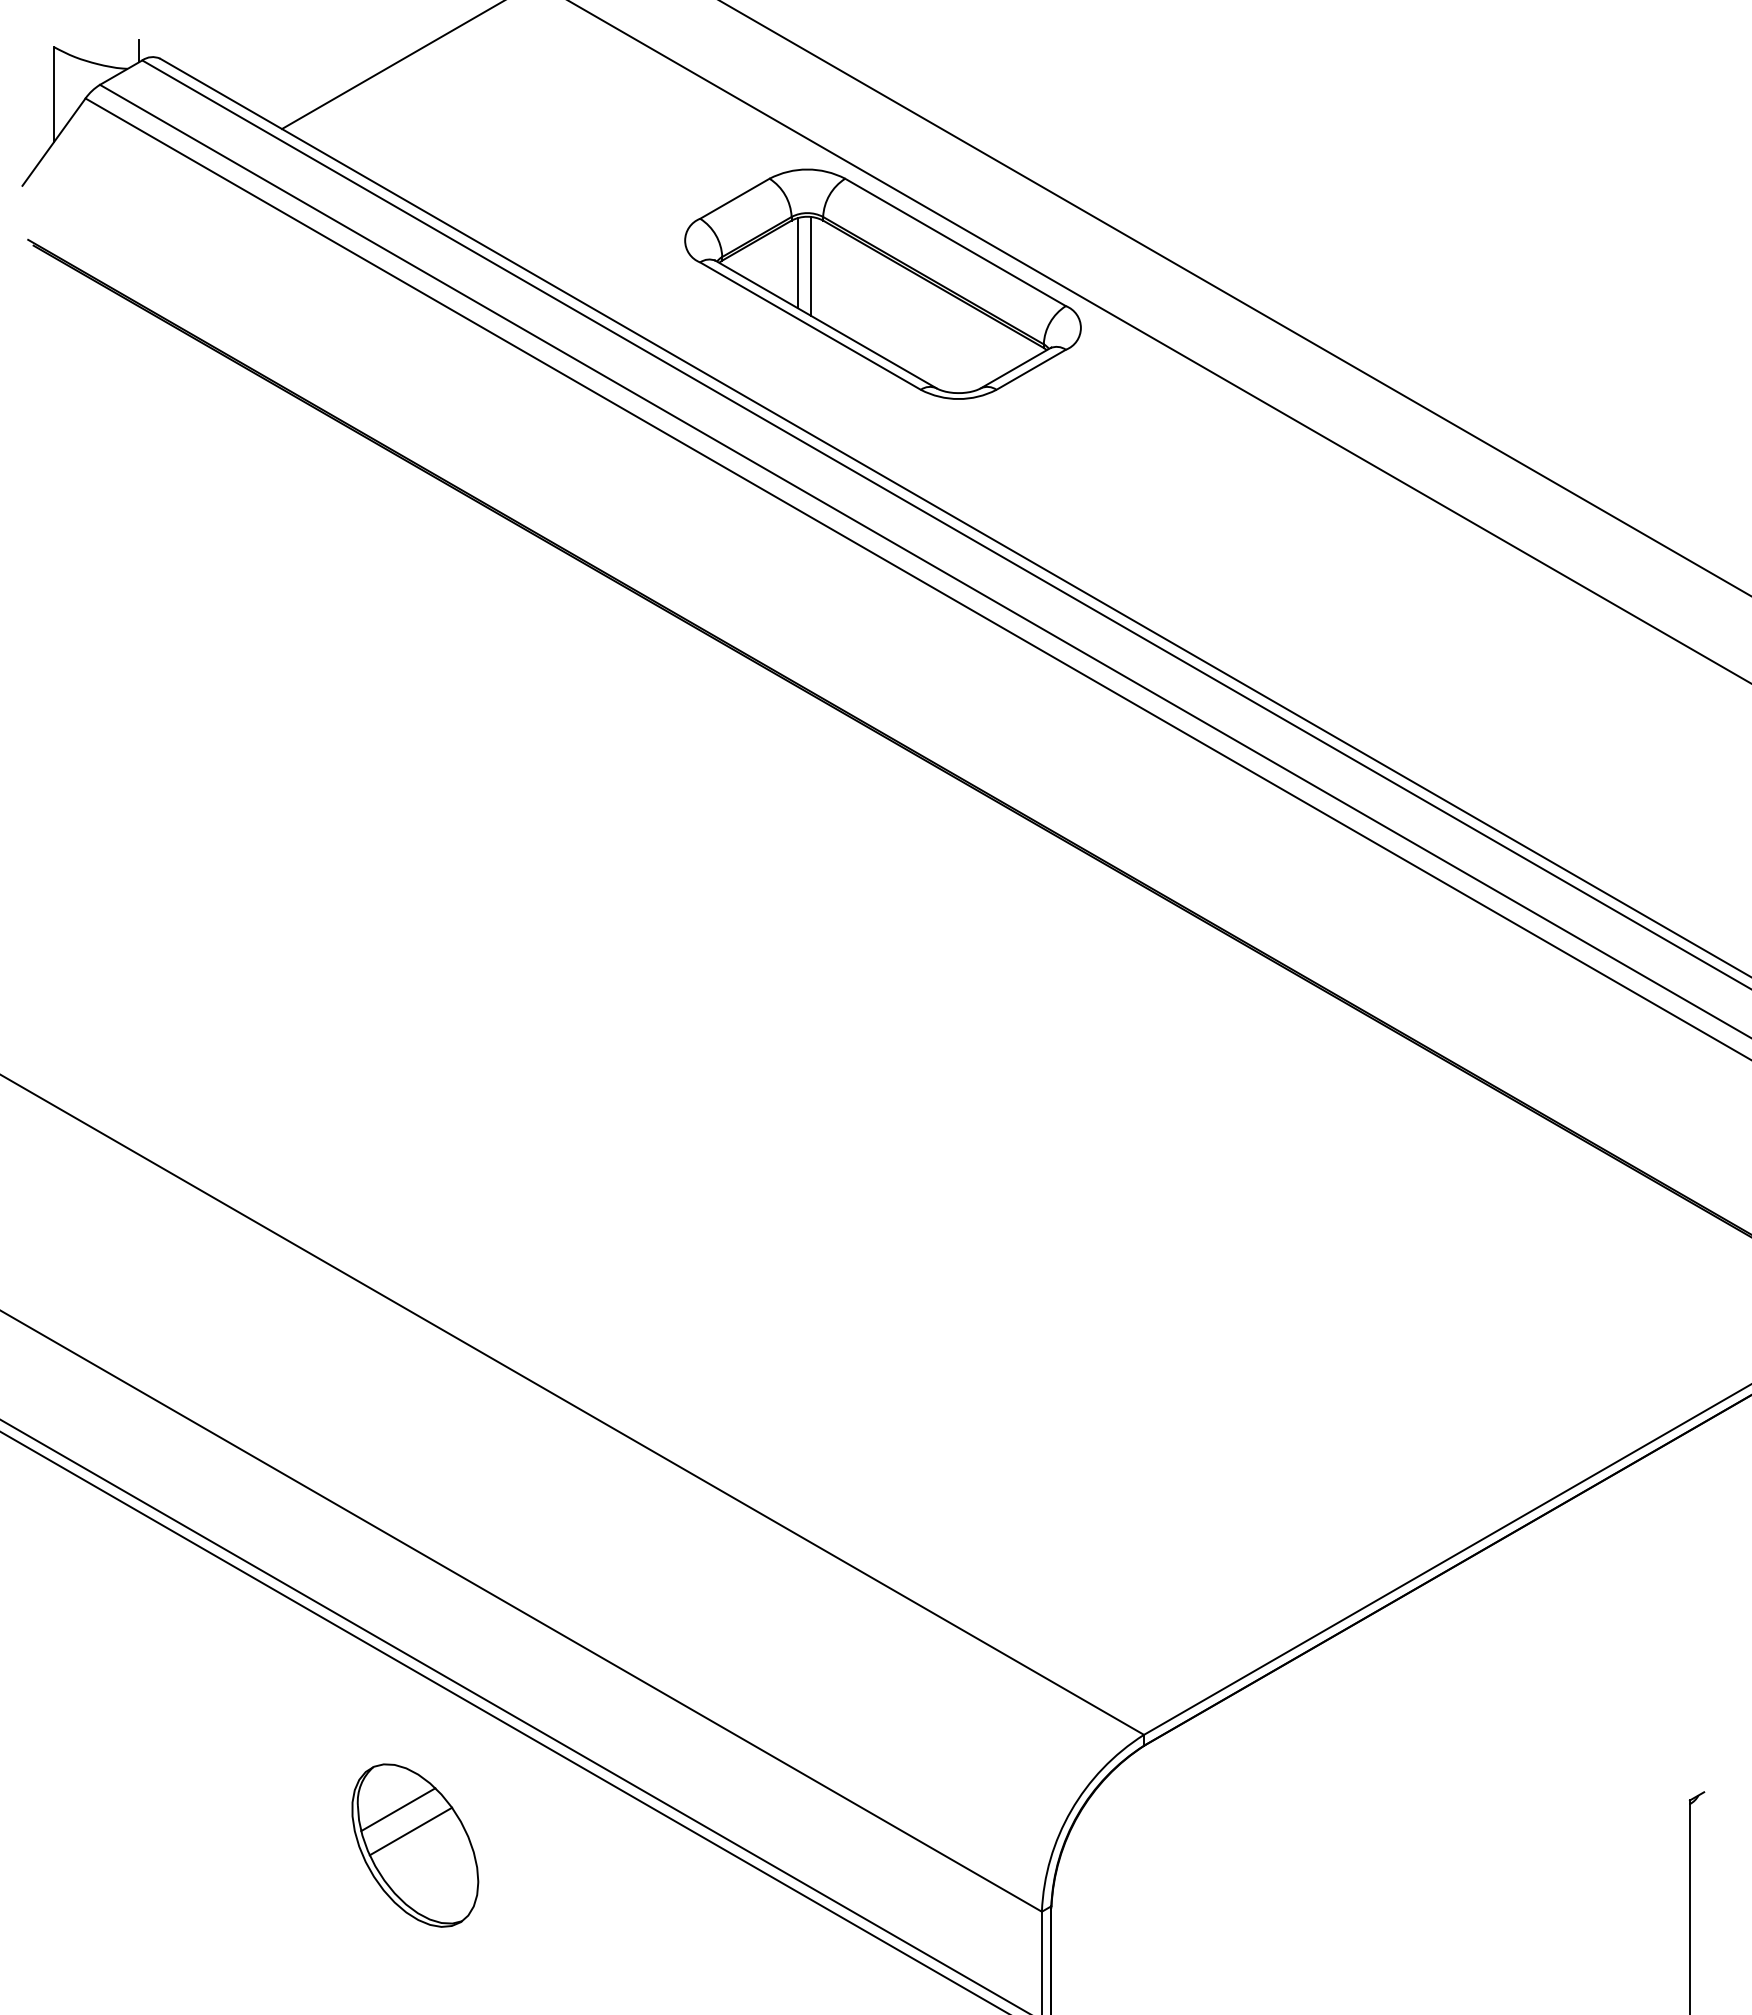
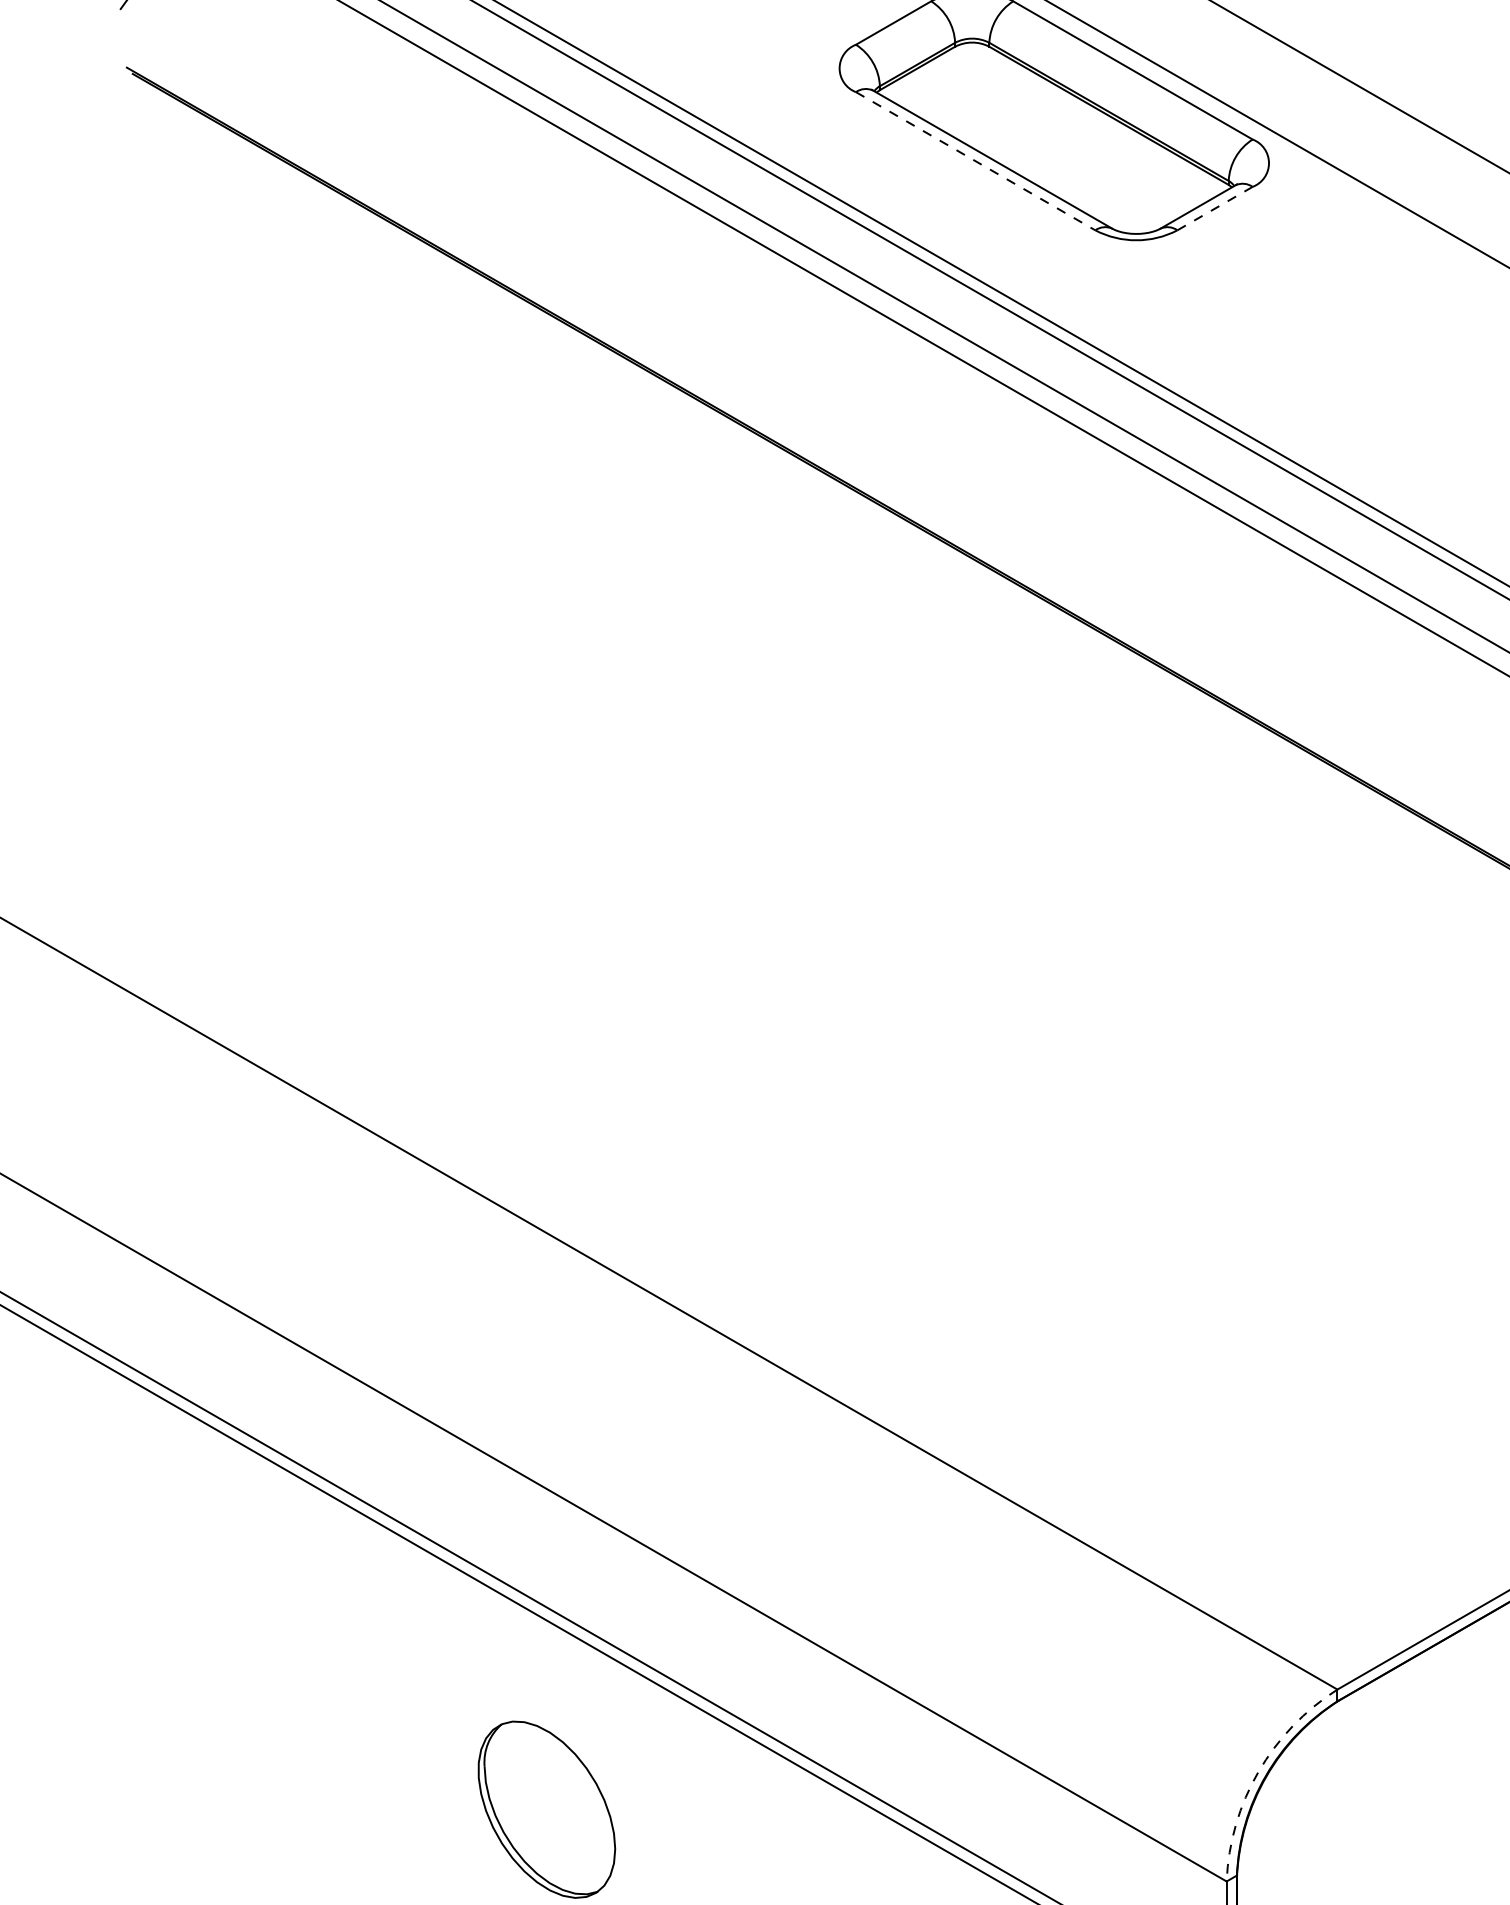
line: (797, 263) -> (961, 93), removed
line: (810, 265) -> (975, 95), removed
line: (810, 326) -> (975, 161), solid -> dashed
line: (1031, 369) -> (1215, 208), solid -> dashed
line: (398, 1809) -> (528, 1770), removed
arc: (1071, 1810) -> (1258, 1771), solid -> dashed
line: (410, 1831) -> (541, 1794), removed

